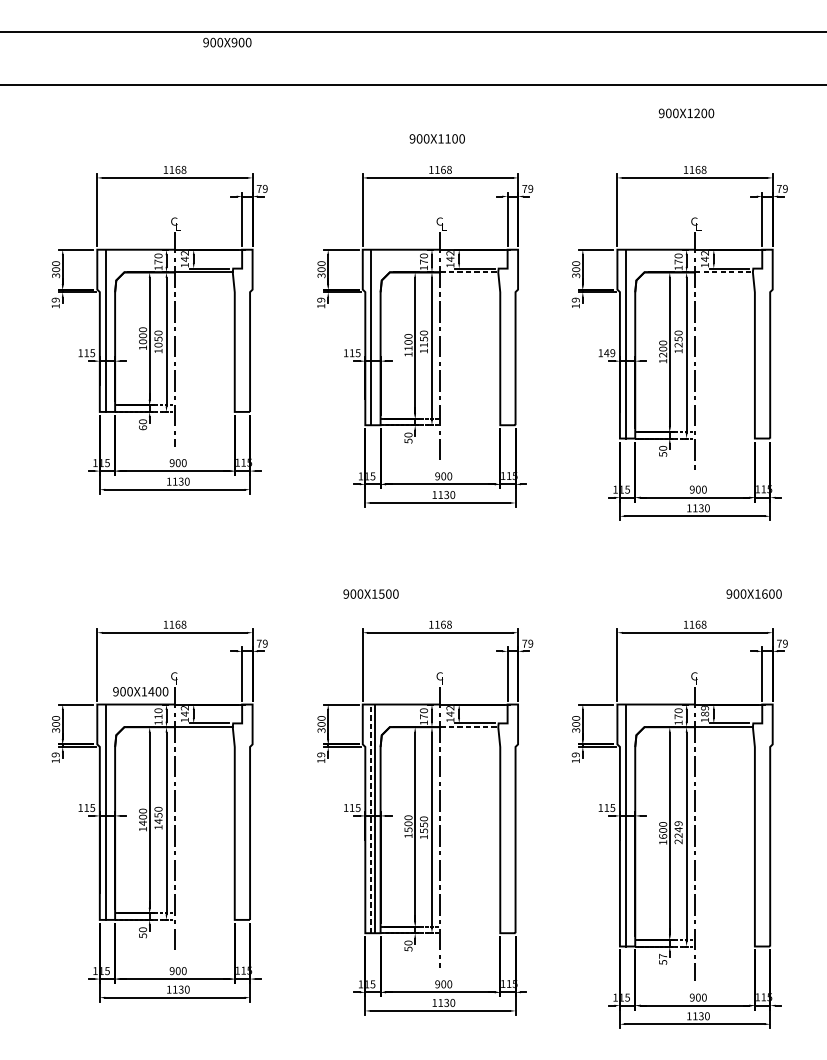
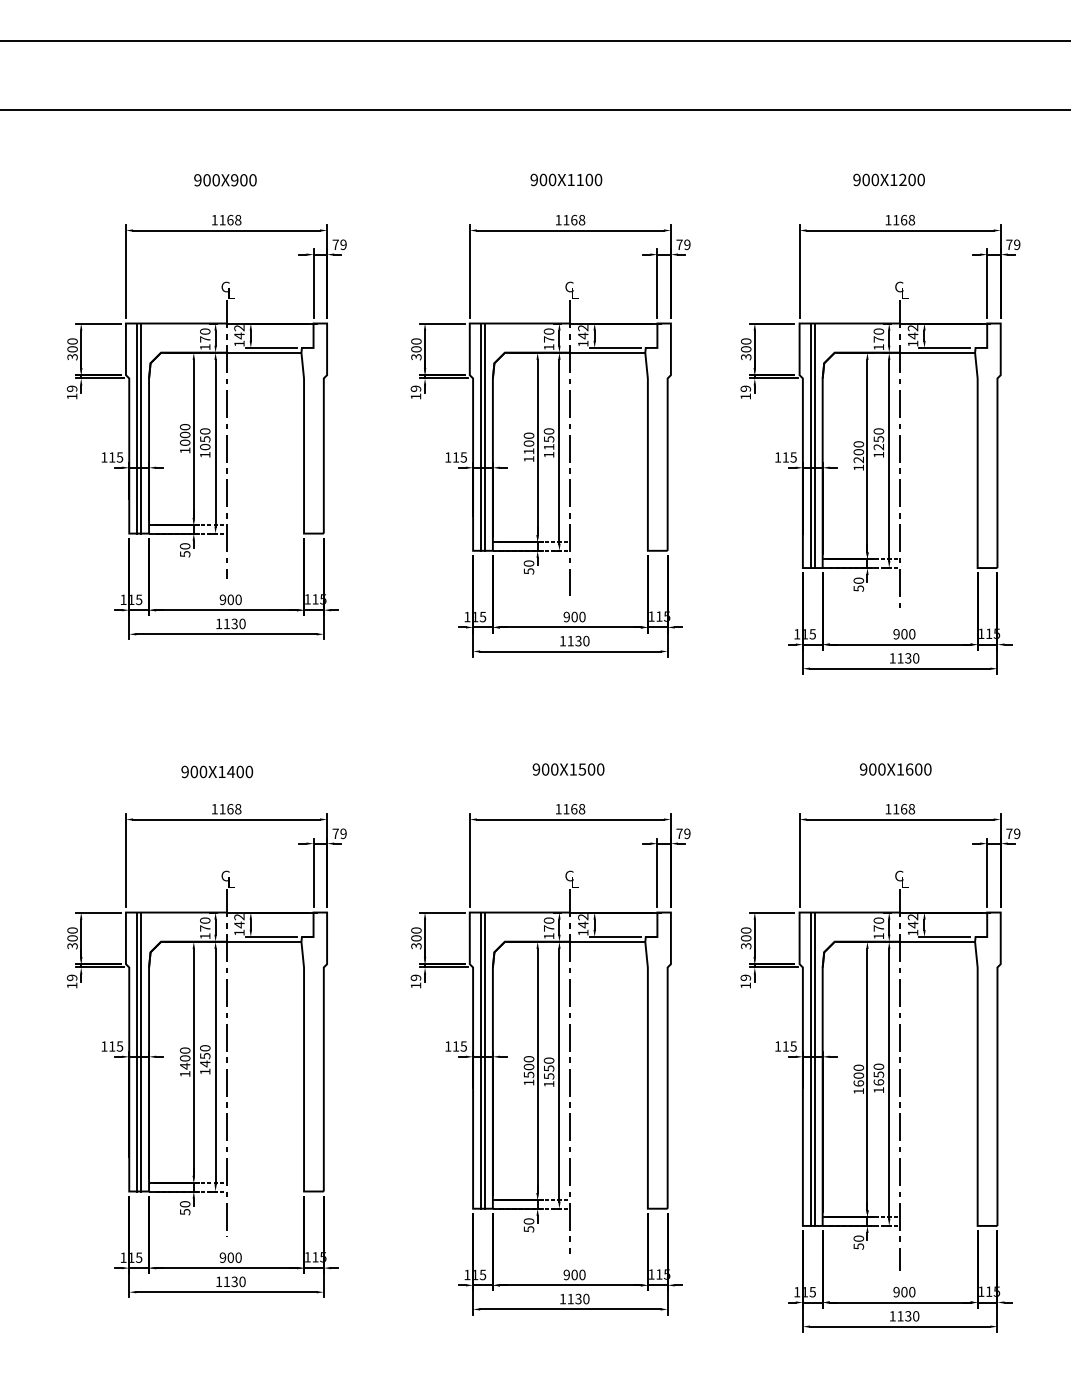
text: (227, 42) -> (225, 180), moved
text: (686, 113) -> (888, 179), moved
line: (469, 272) -> (608, 352), dashed -> solid
line: (724, 272) -> (938, 352), dashed -> solid
line: (109, 330) -> (141, 428), added
line: (374, 336) -> (485, 436), added
line: (628, 343) -> (814, 445), added
text: (609, 353) -> (789, 457), 149 -> 115
text: (142, 427) -> (184, 553), 60 -> 50
text: (371, 594) -> (568, 769), moved
text: (753, 594) -> (895, 769), moved
text: (140, 691) -> (217, 771), moved
text: (704, 711) -> (912, 921), 189 -> 142
text: (158, 716) -> (205, 928), 110 -> 170
line: (469, 726) -> (608, 941), dashed -> solid
line: (109, 811) -> (141, 1051), added
line: (371, 818) -> (480, 1060), dashed -> solid
line: (628, 824) -> (814, 1068), added
text: (678, 832) -> (878, 1078), 2249 -> 1650
text: (662, 956) -> (858, 1238), 57 -> 50

